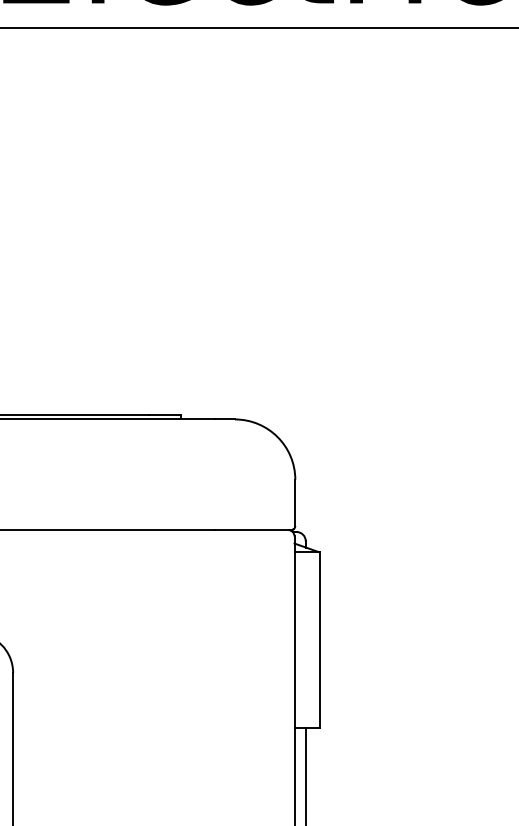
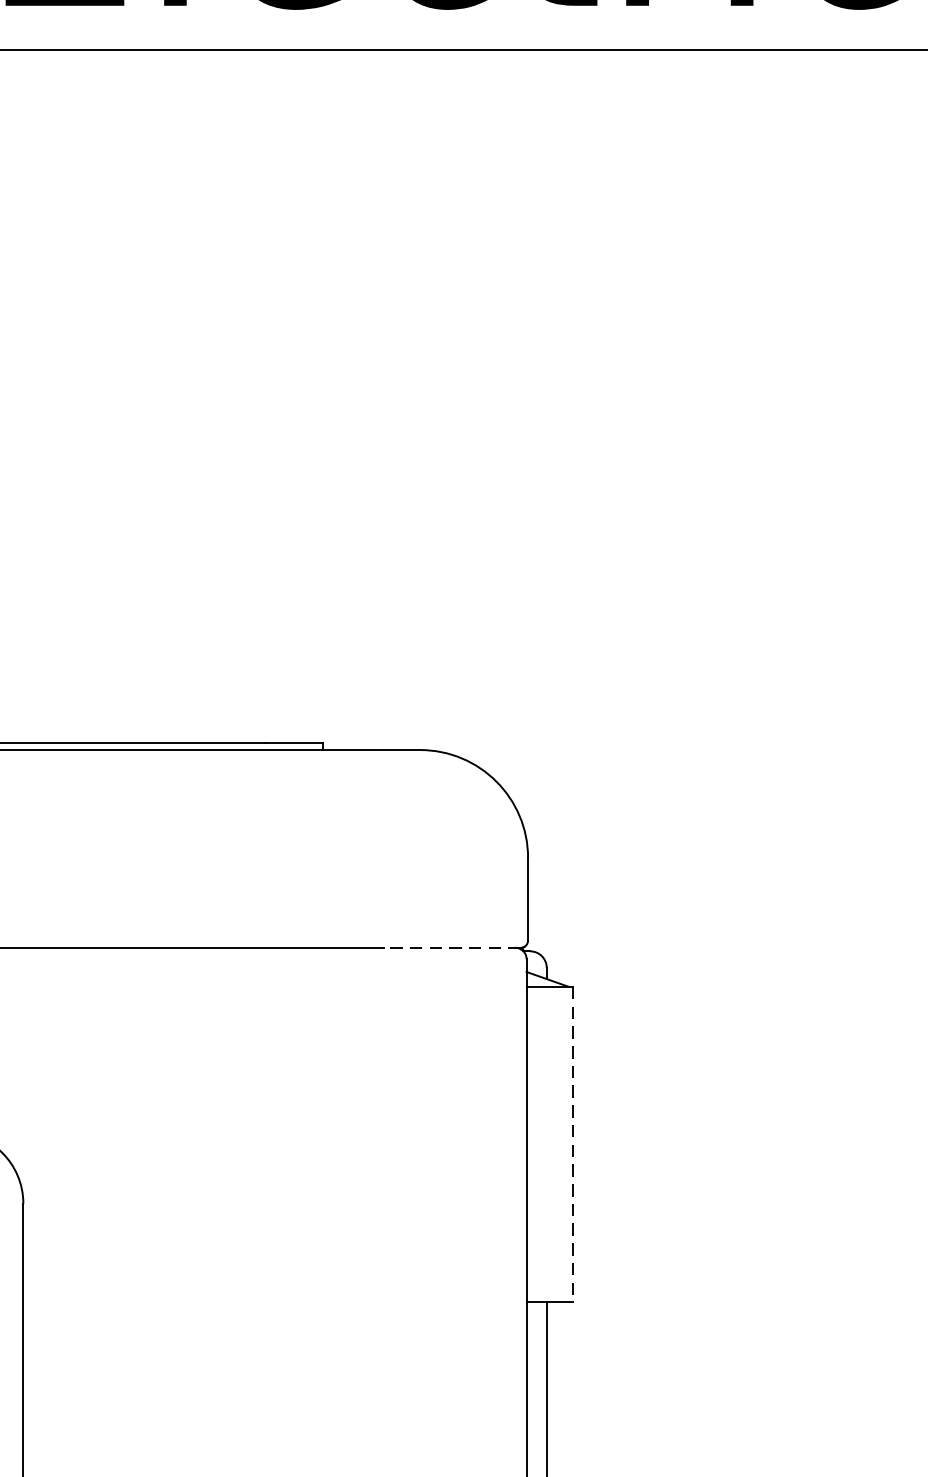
line: (252, 529) -> (451, 946), solid -> dashed
line: (320, 640) -> (573, 1145), solid -> dashed

